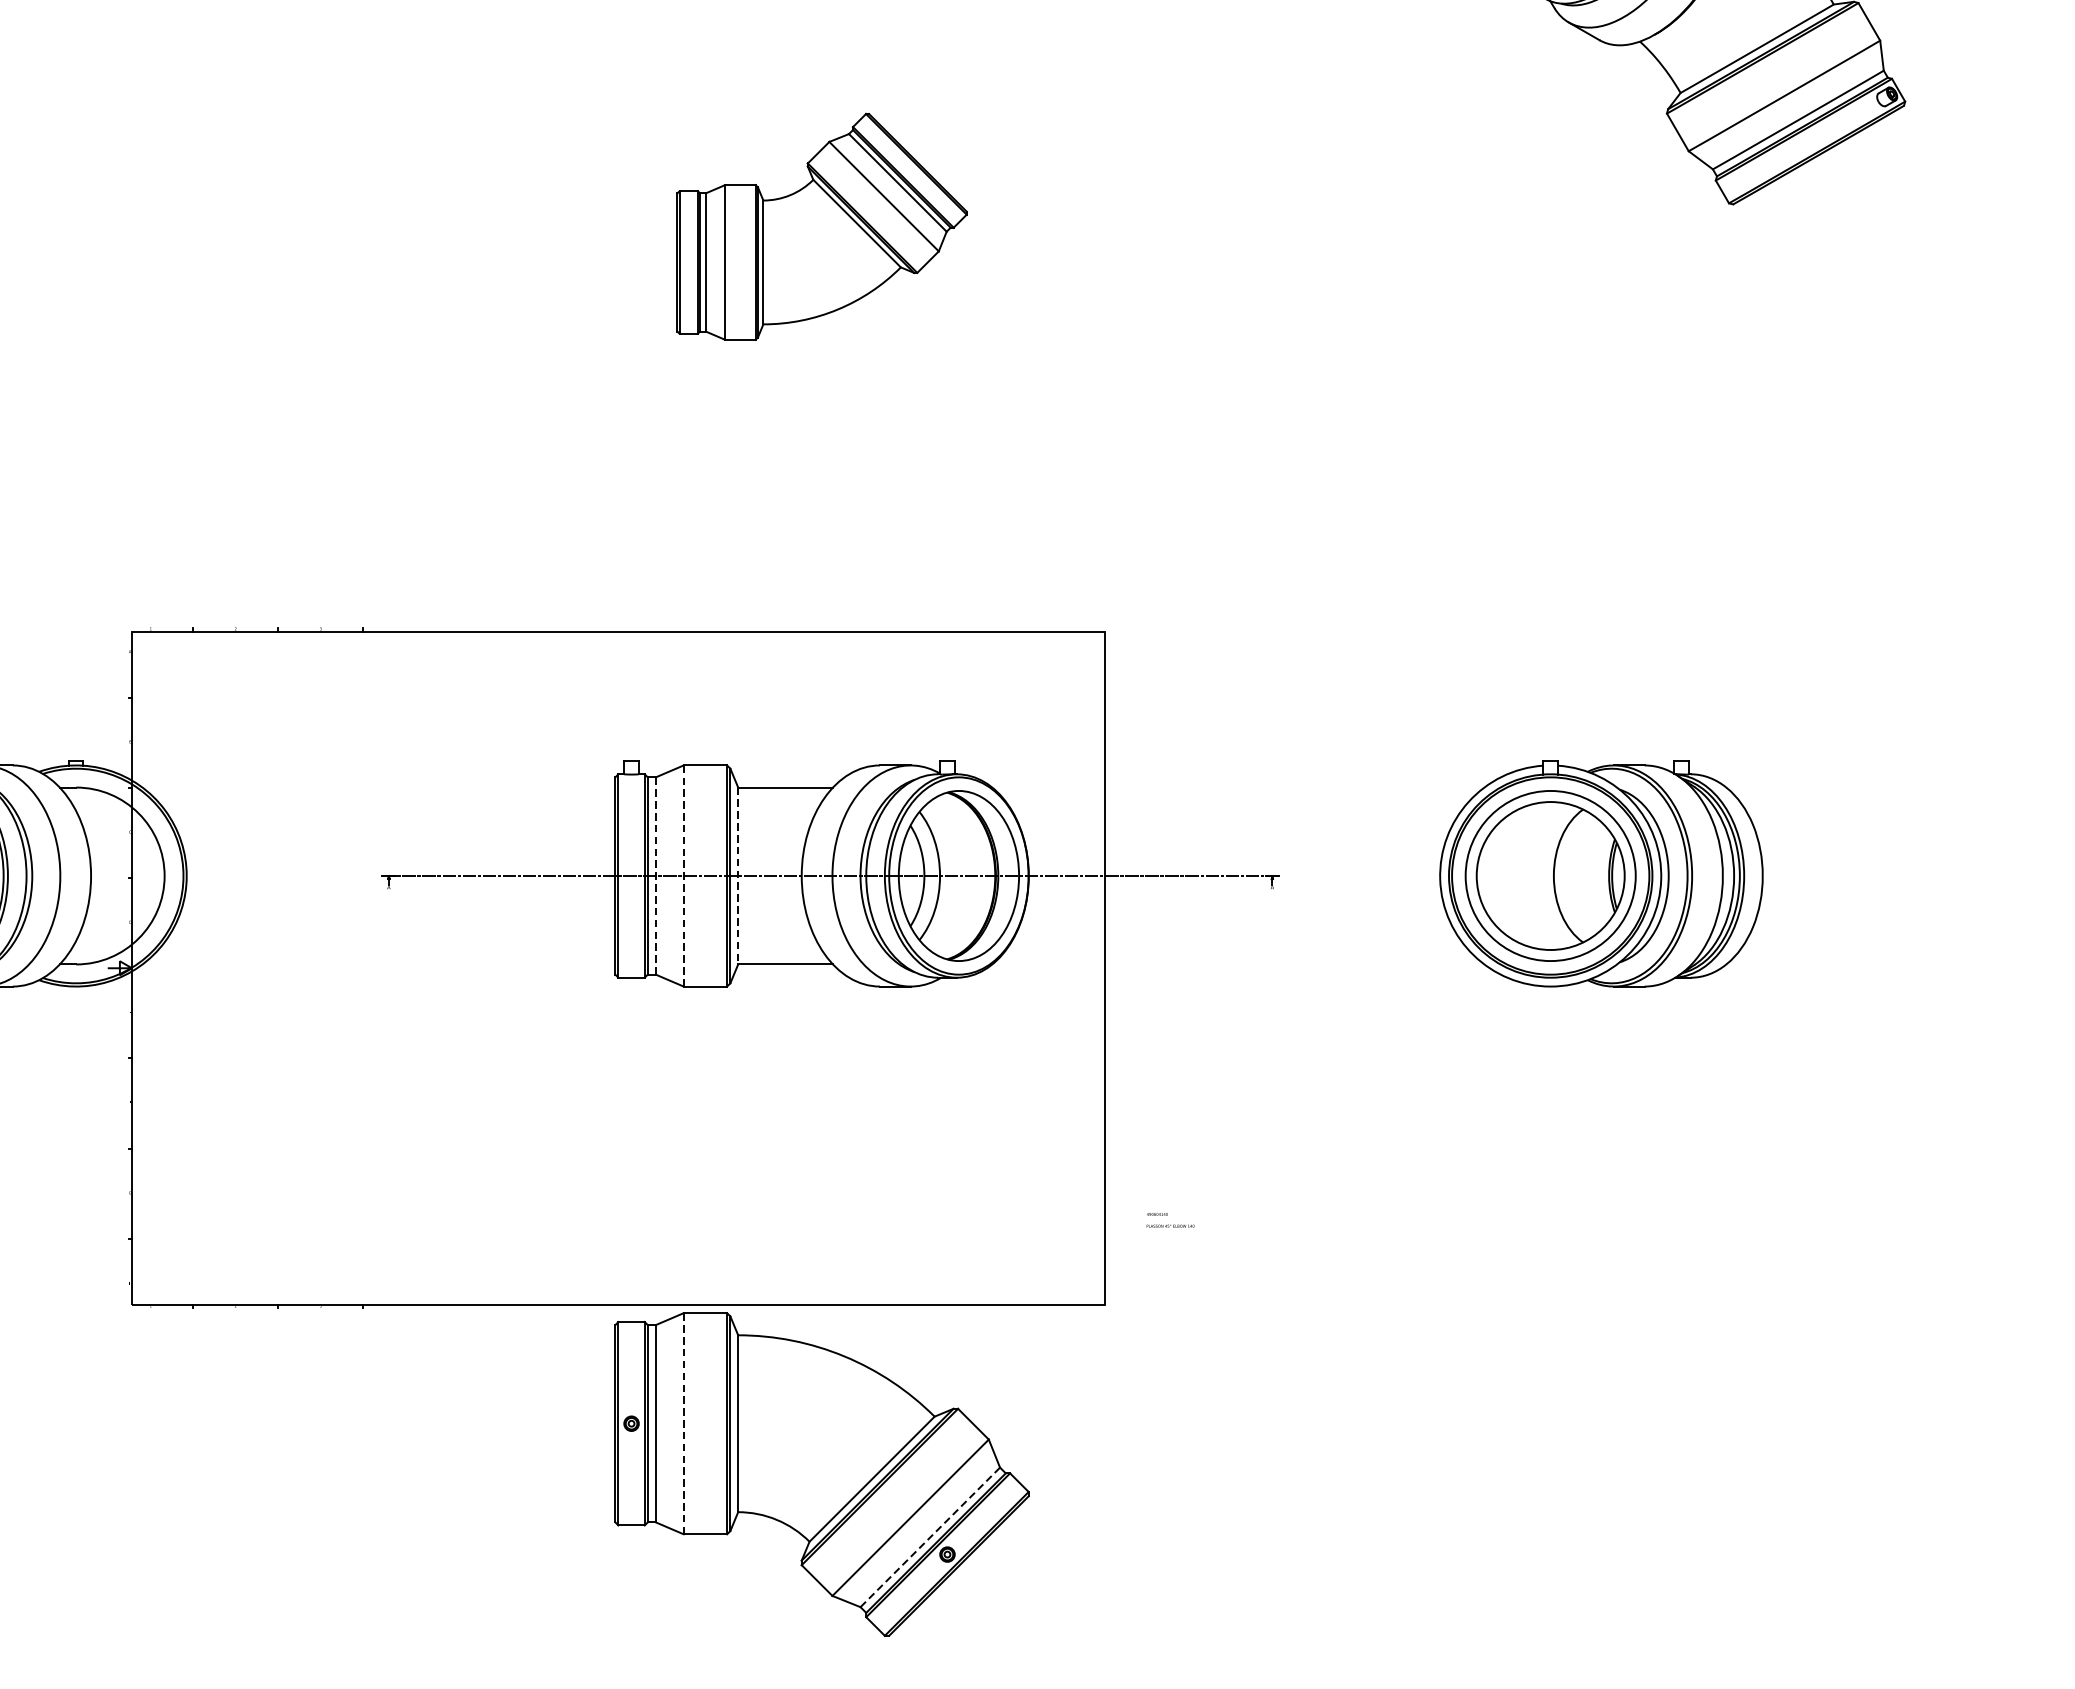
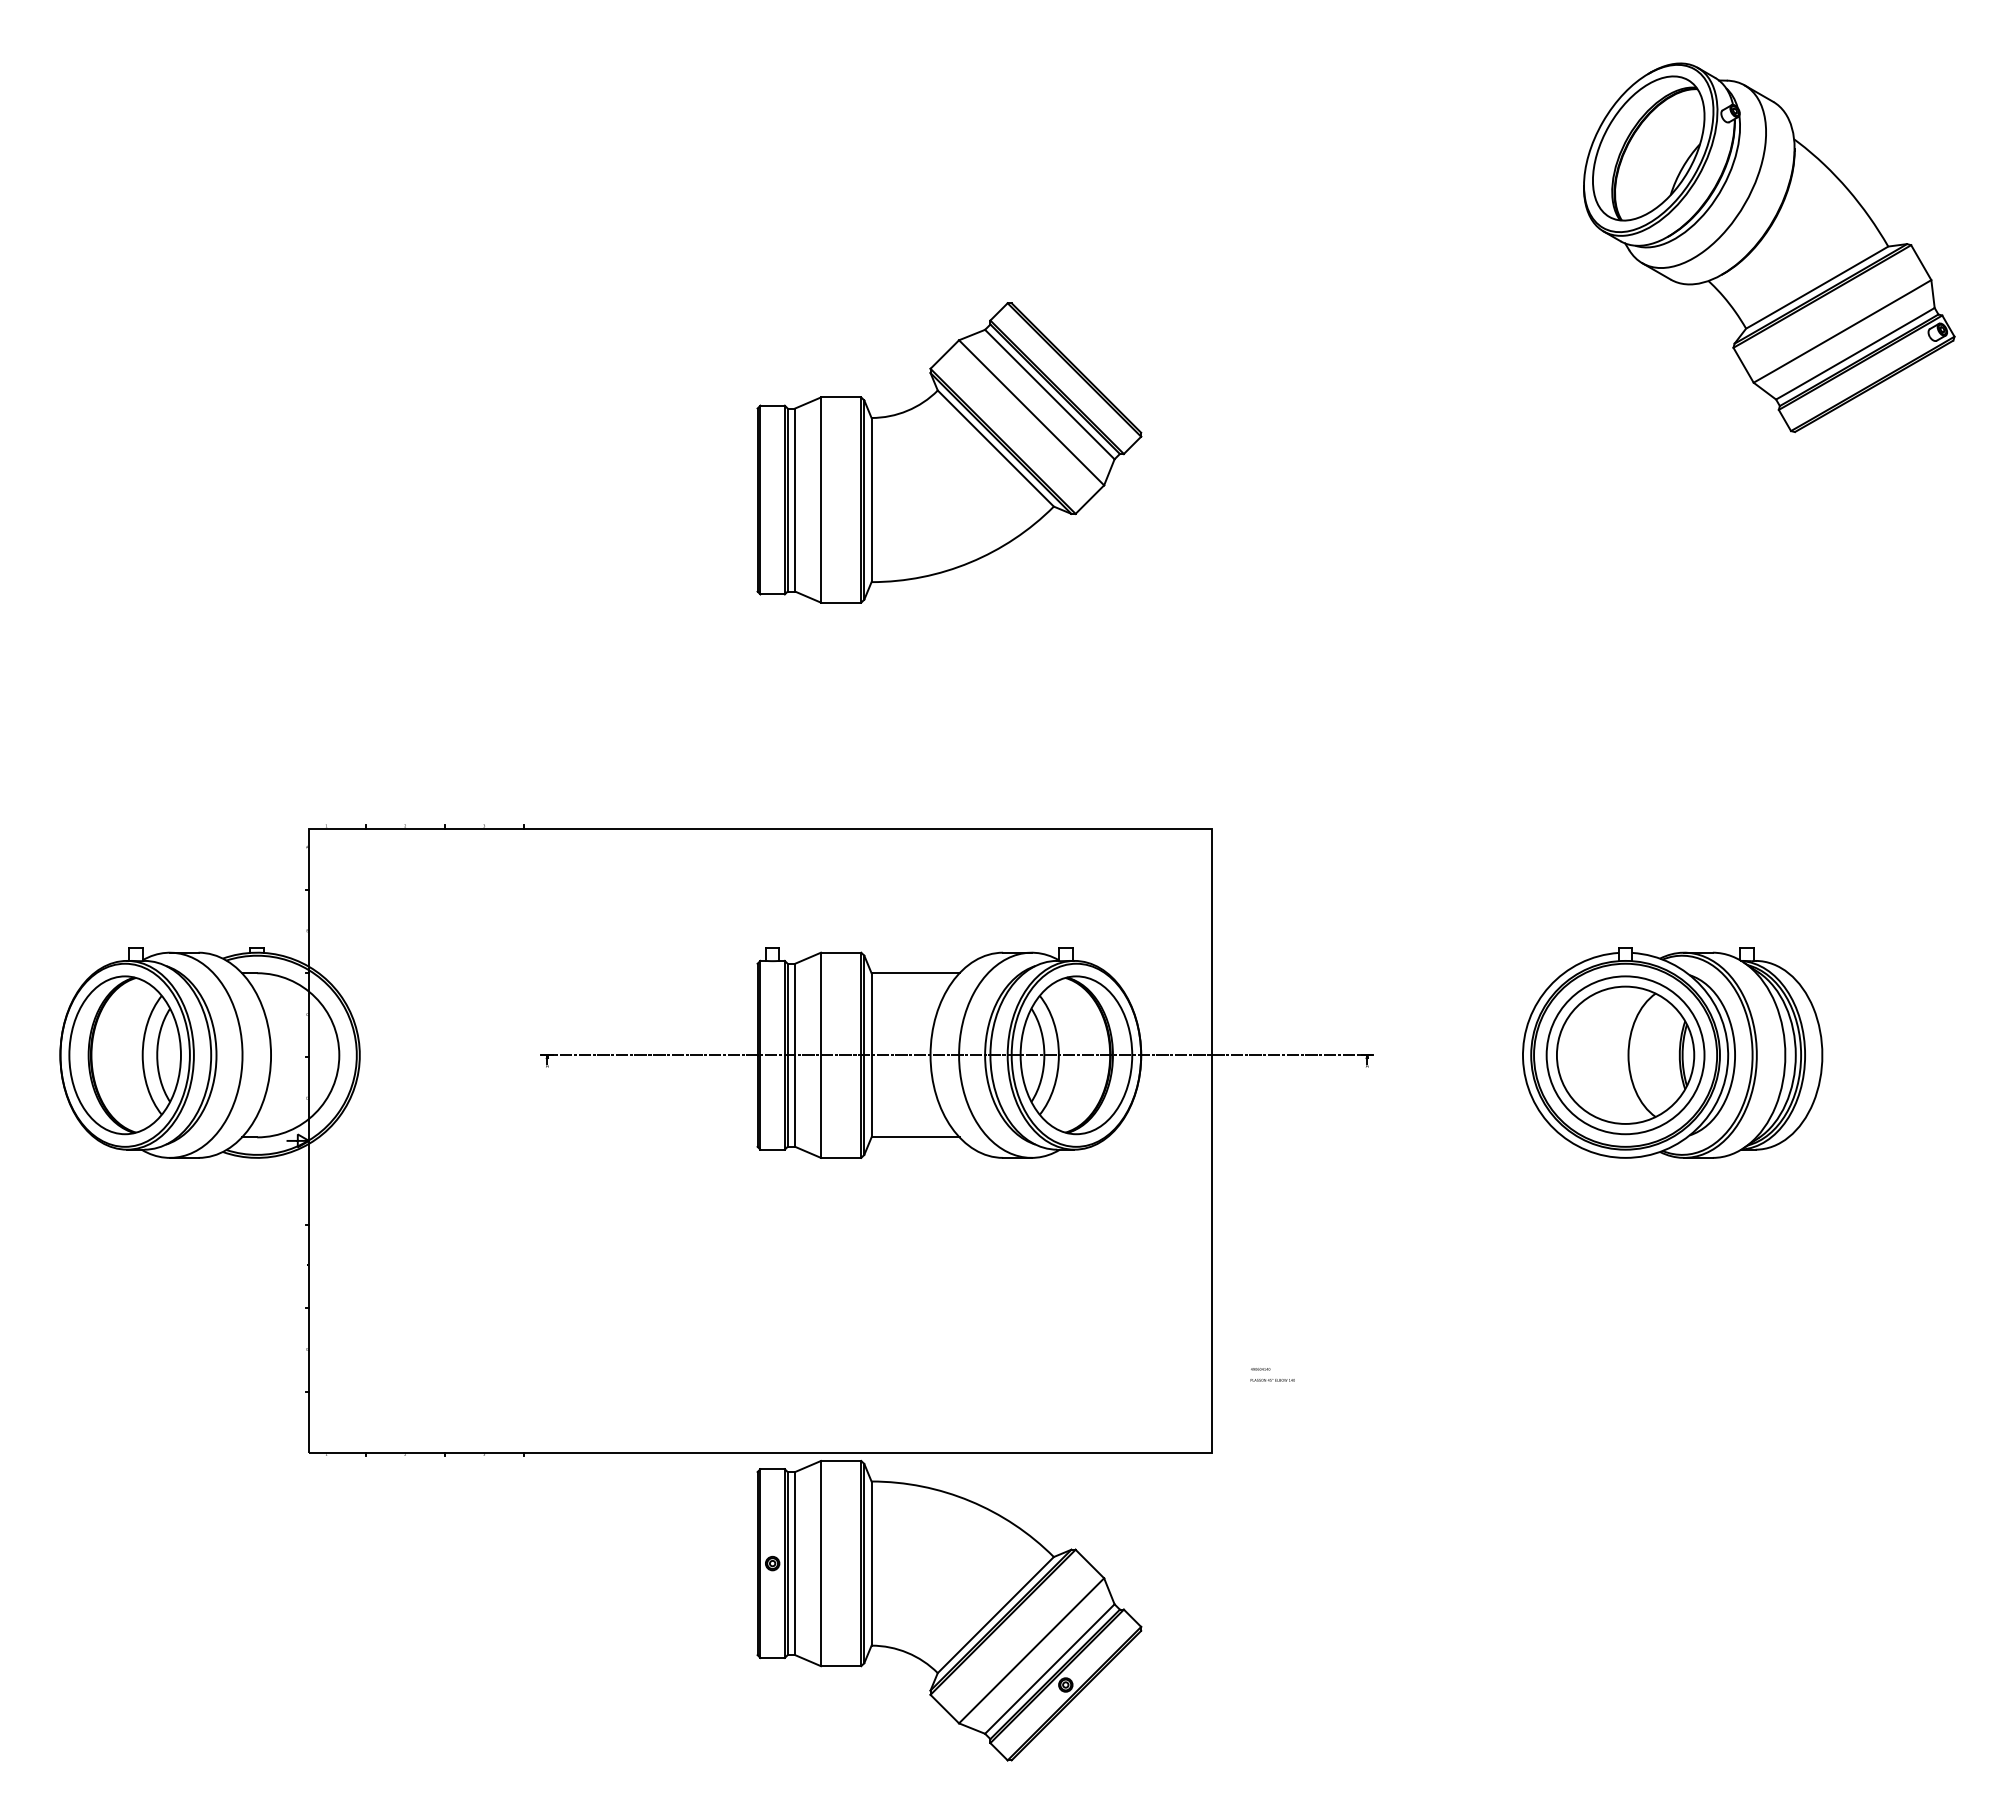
part: (822, 226) -> (949, 452), size x1.43
line: (656, 876) -> (795, 1055), dashed -> solid
line: (683, 876) -> (820, 1055), dashed -> solid
line: (738, 876) -> (871, 1055), dashed -> solid
line: (683, 1423) -> (820, 1563), dashed -> solid
line: (929, 1537) -> (1049, 1669), dashed -> solid

